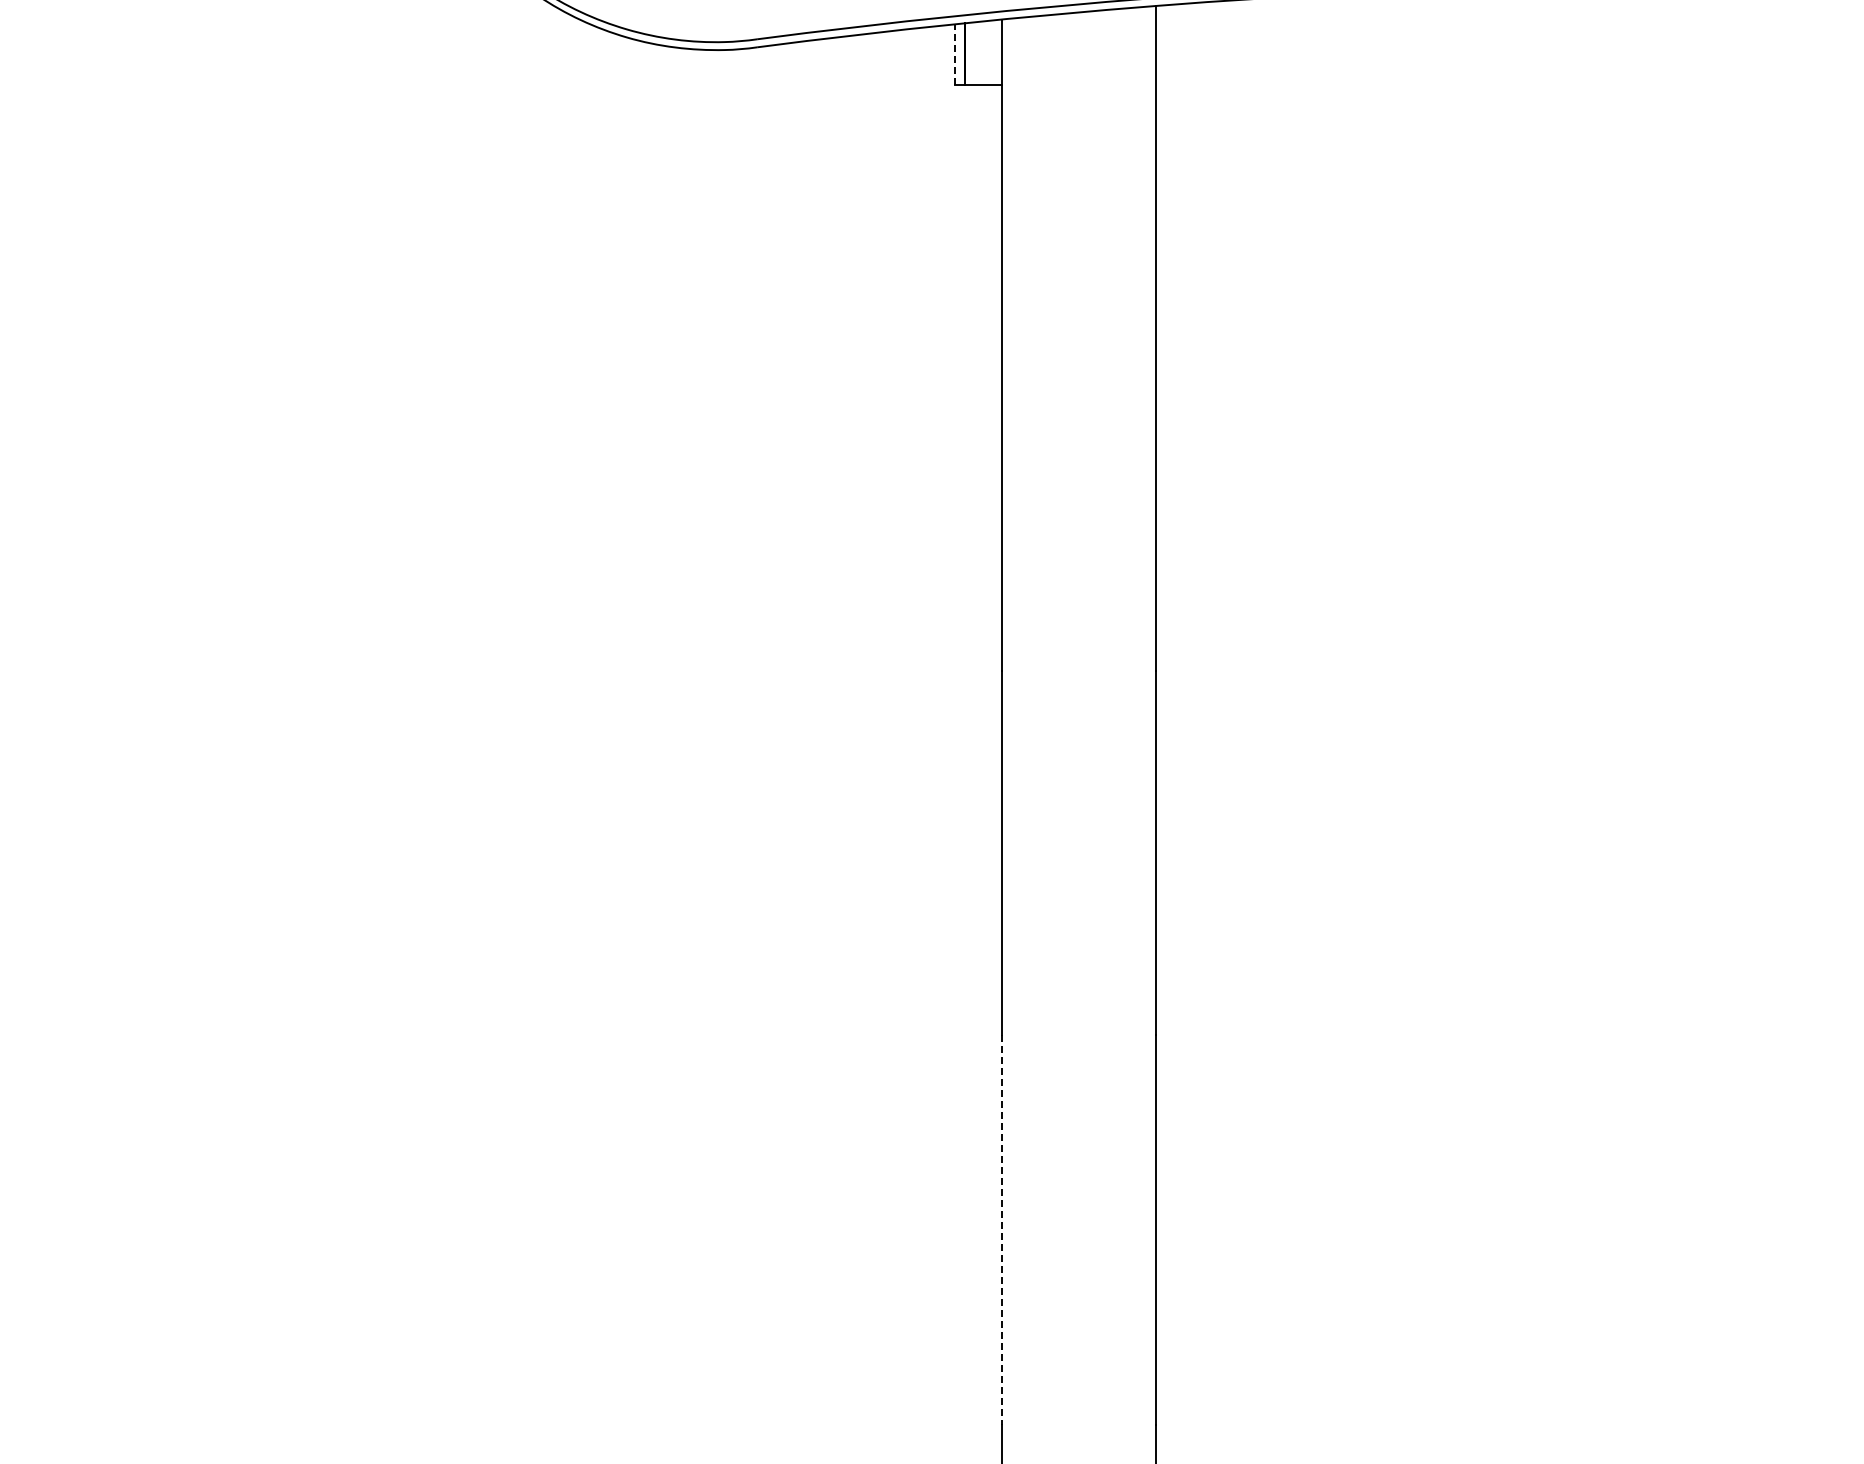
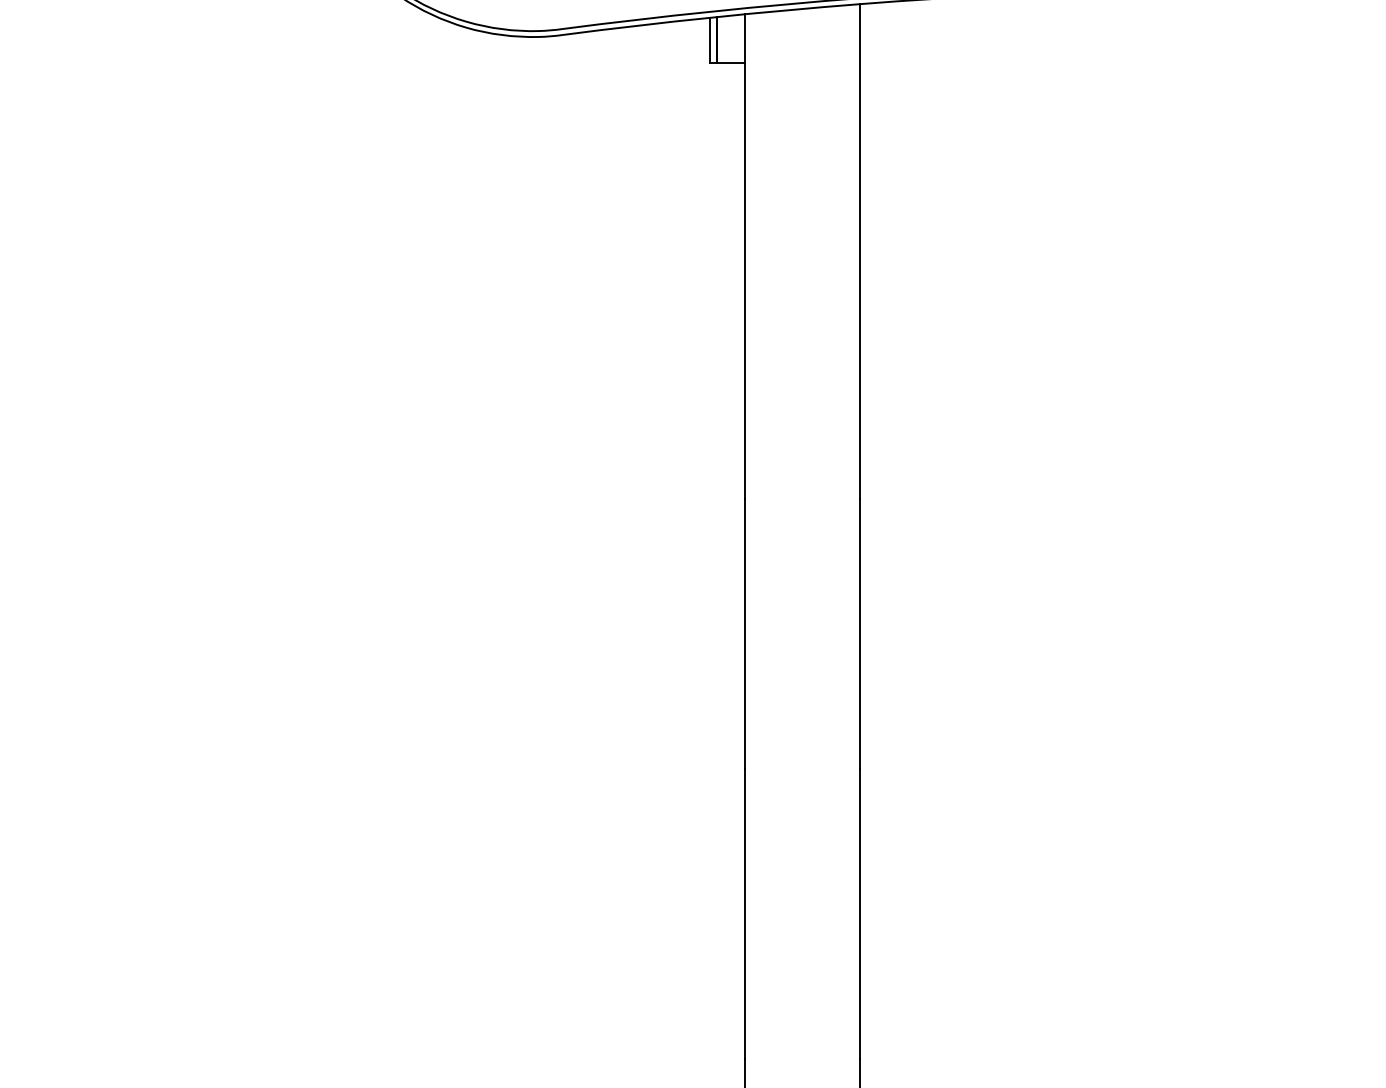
line: (955, 54) -> (710, 40), dashed -> solid
line: (1001, 1229) -> (744, 913), dashed -> solid

